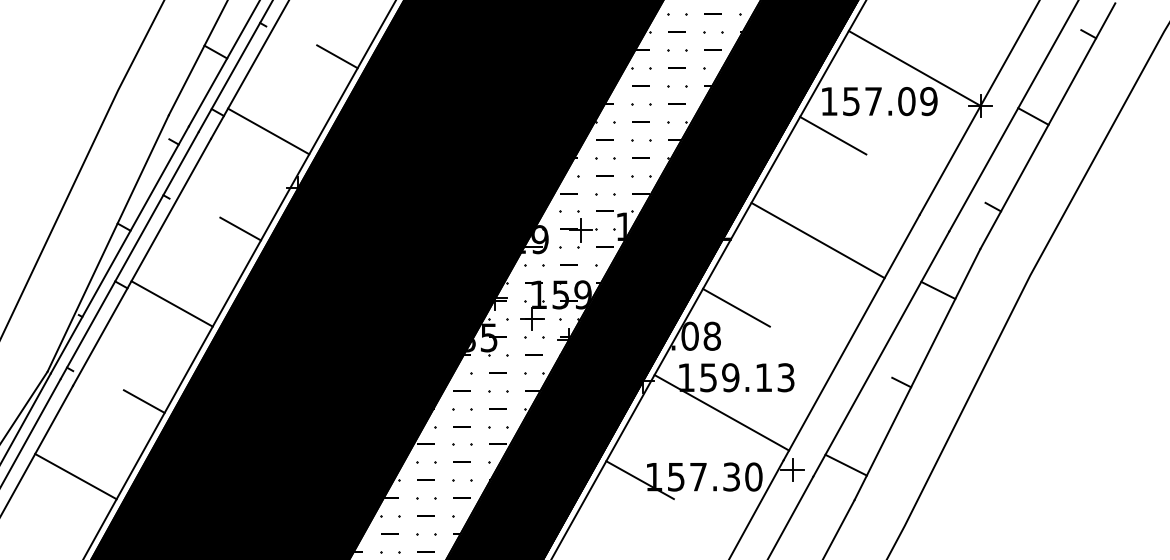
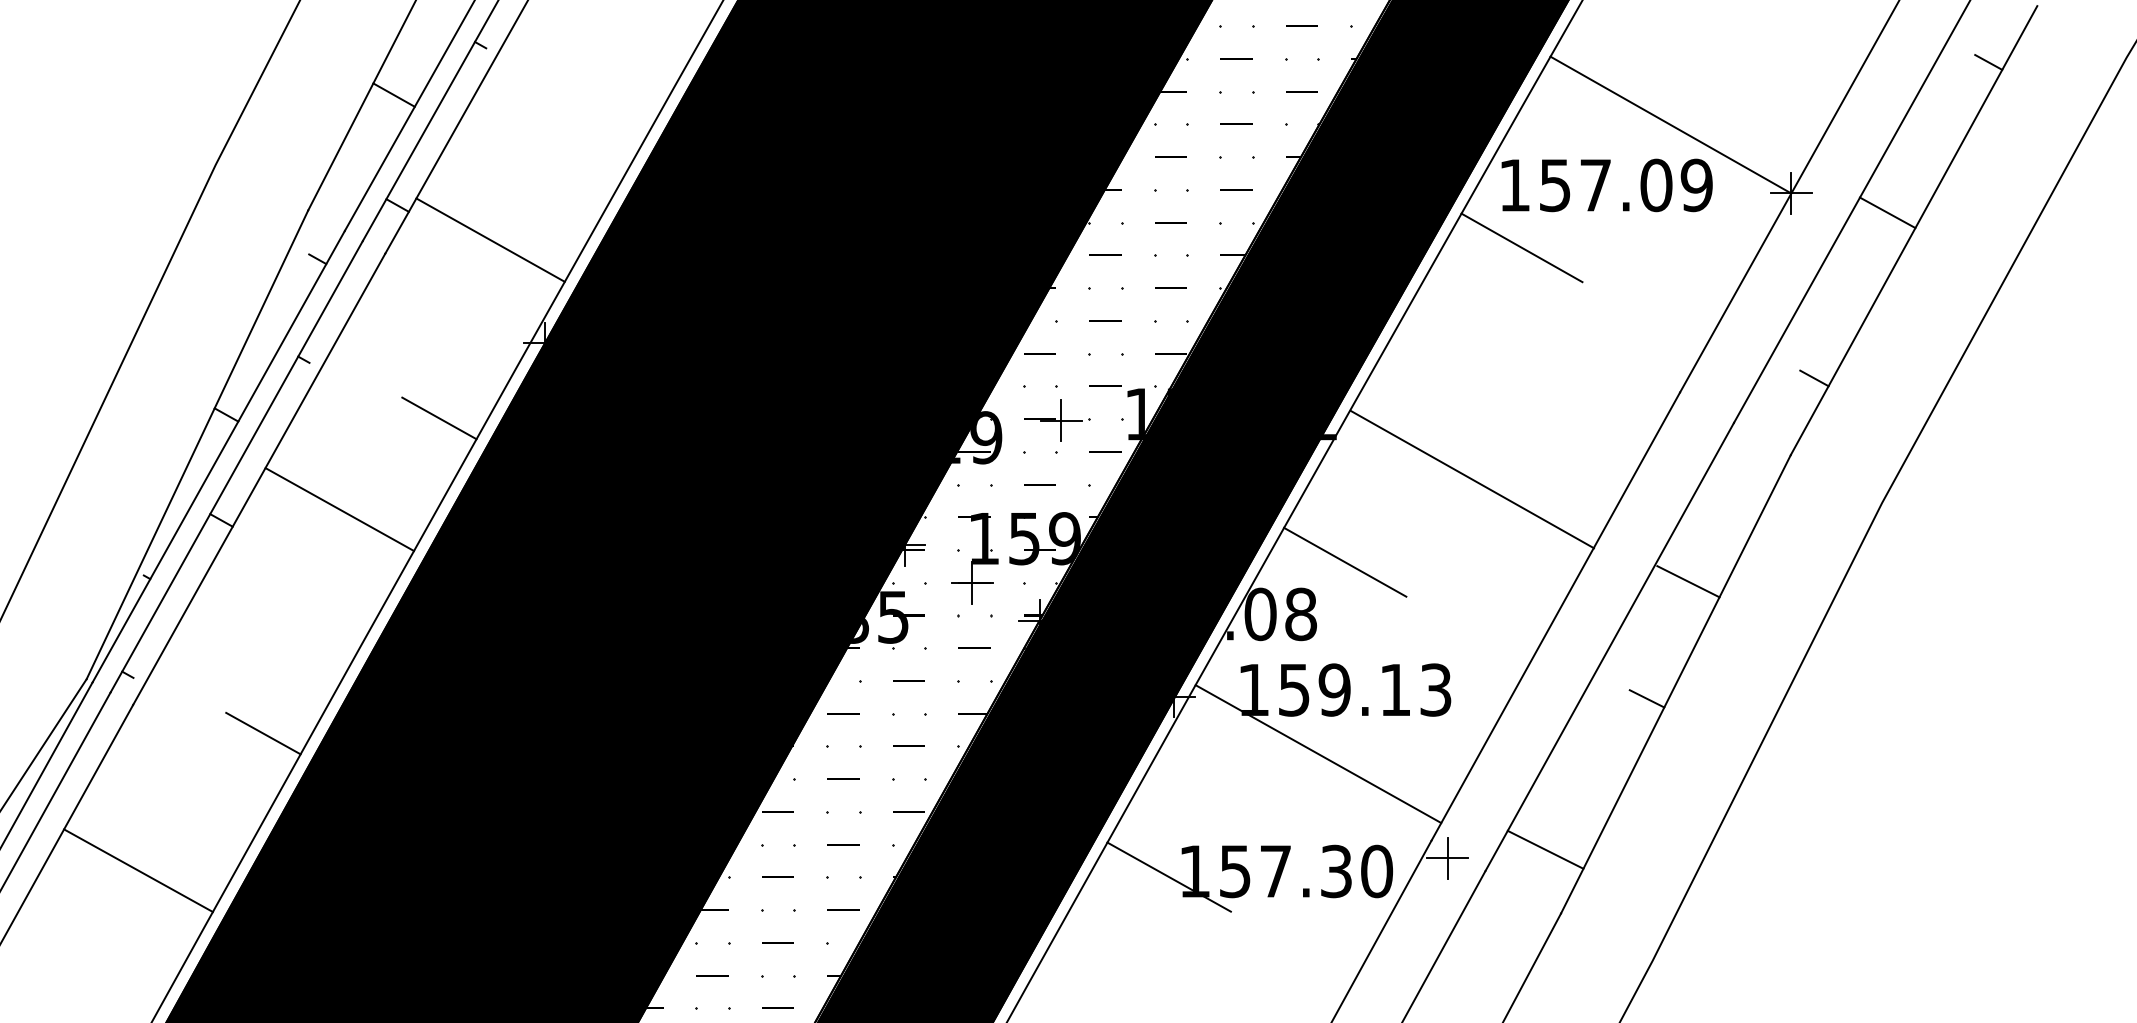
line: (337, 56) -> (616, 103), removed
line: (817, 240) -> (1471, 479), moved
line: (938, 289) -> (1688, 580), moved
line: (171, 303) -> (338, 508), moved

